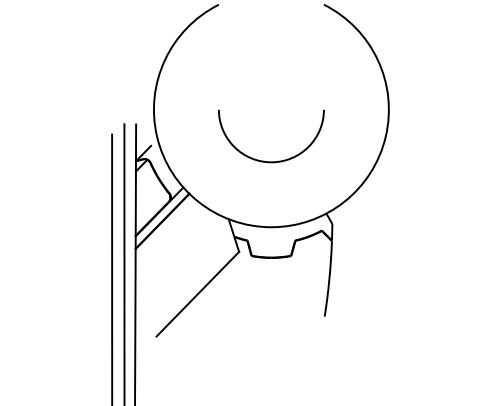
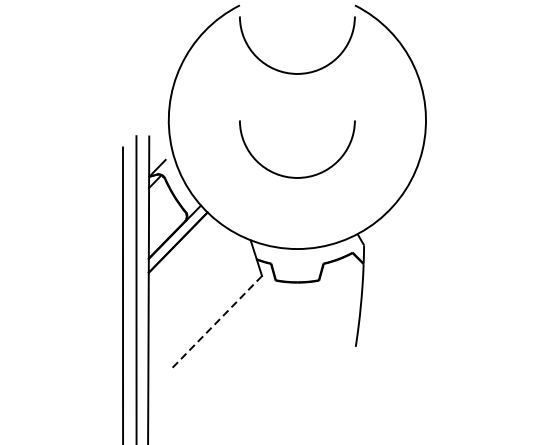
arc: (264, 65) -> (289, 71), added
line: (197, 294) -> (216, 322), solid -> dashed

